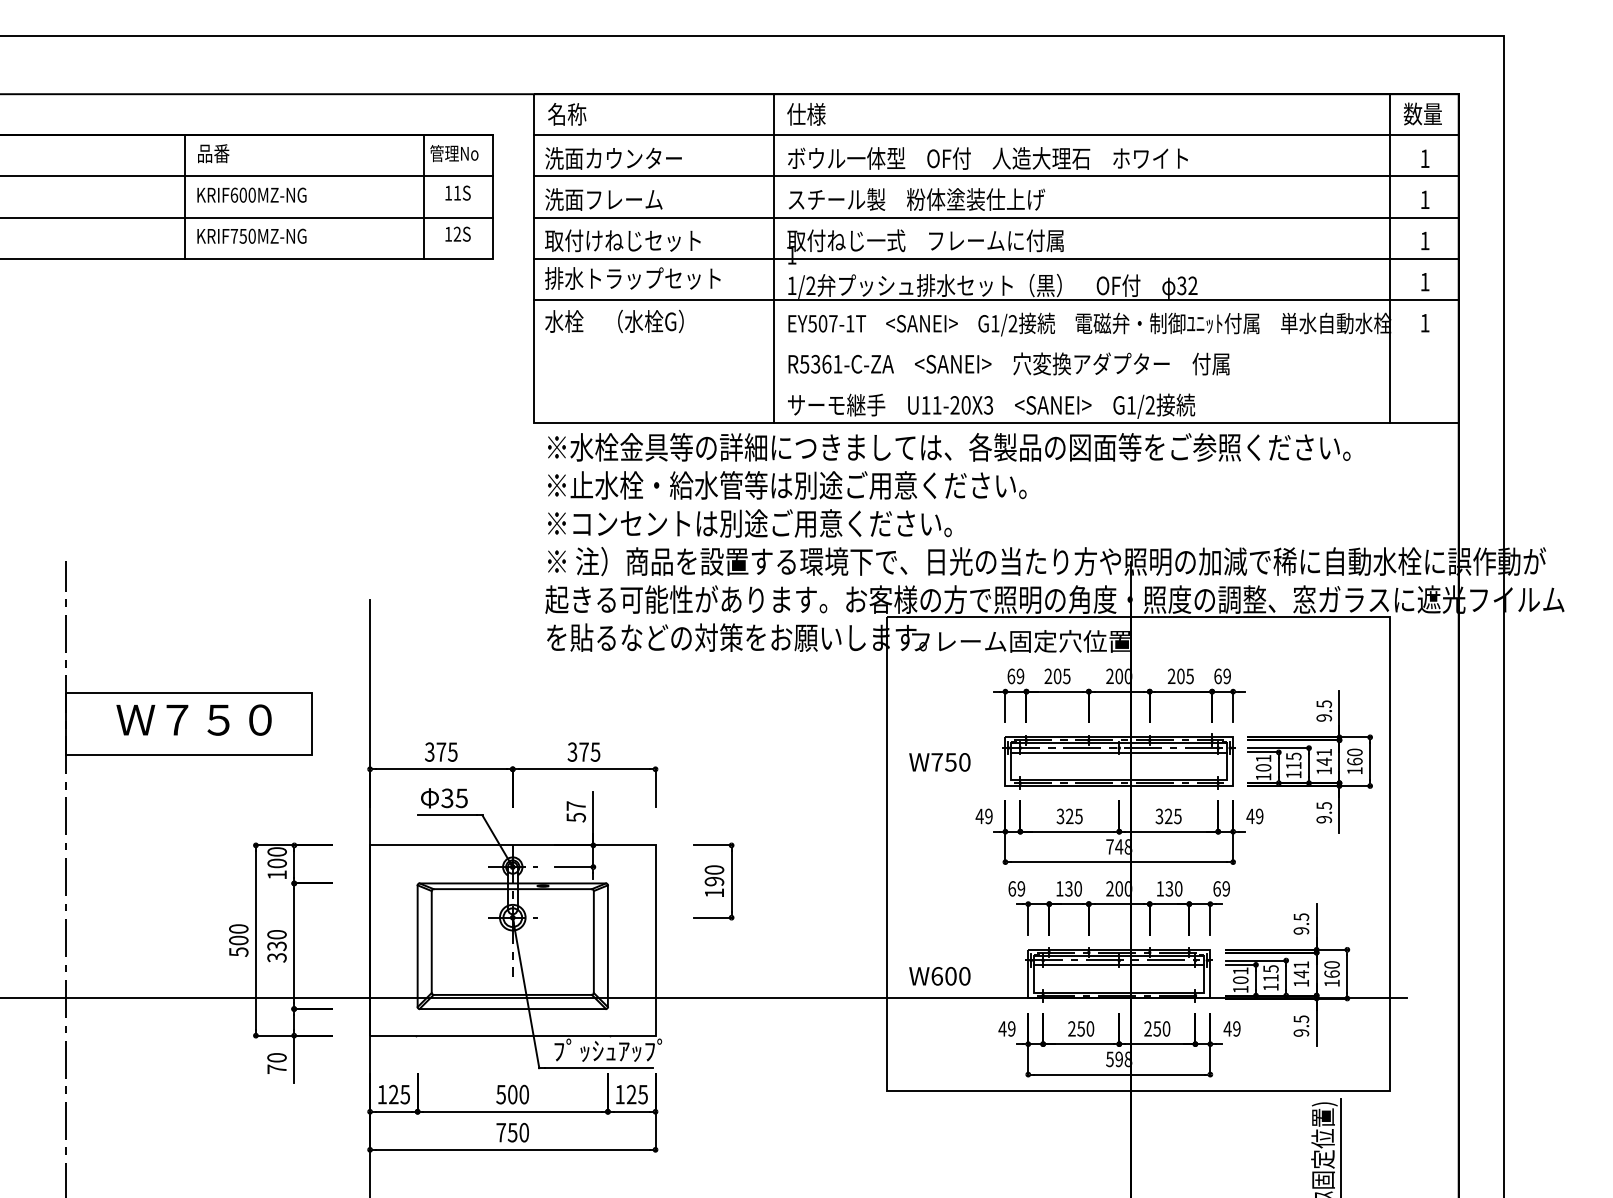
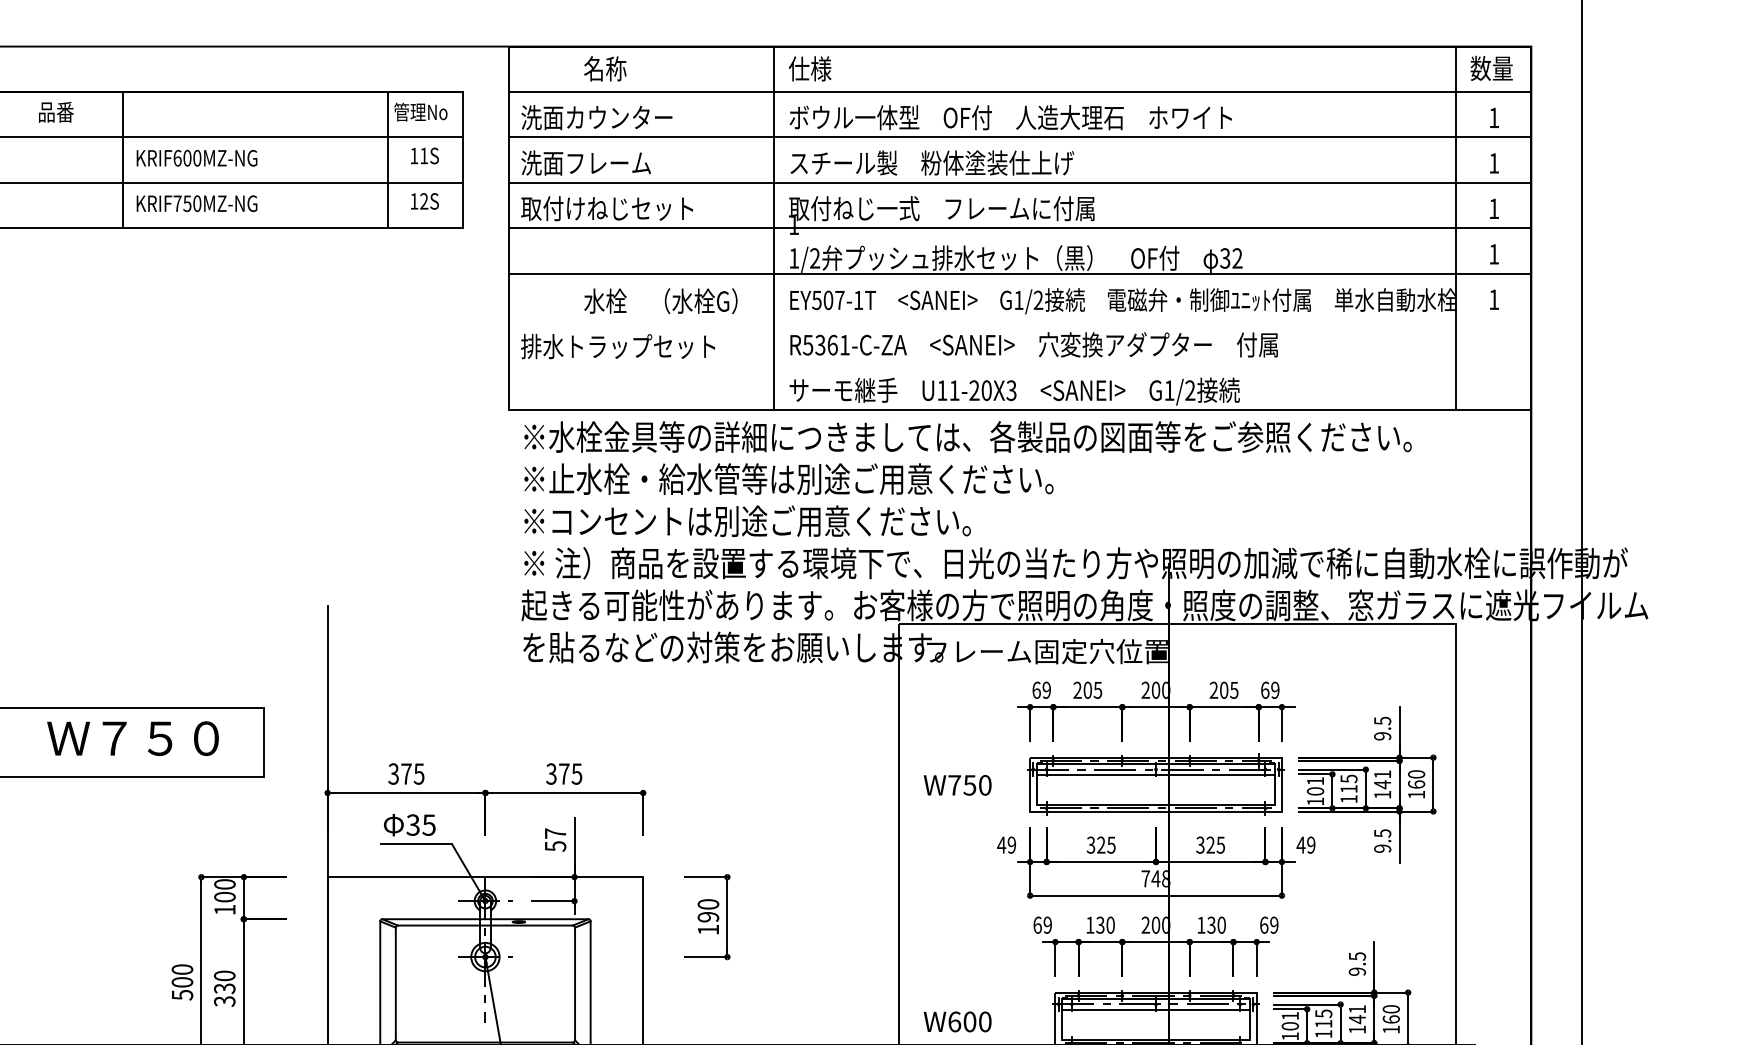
text: (567, 114) -> (605, 69), moved
text: (213, 153) -> (56, 112), moved
text: (632, 278) -> (617, 346), moved
text: (614, 321) -> (660, 301), moved

